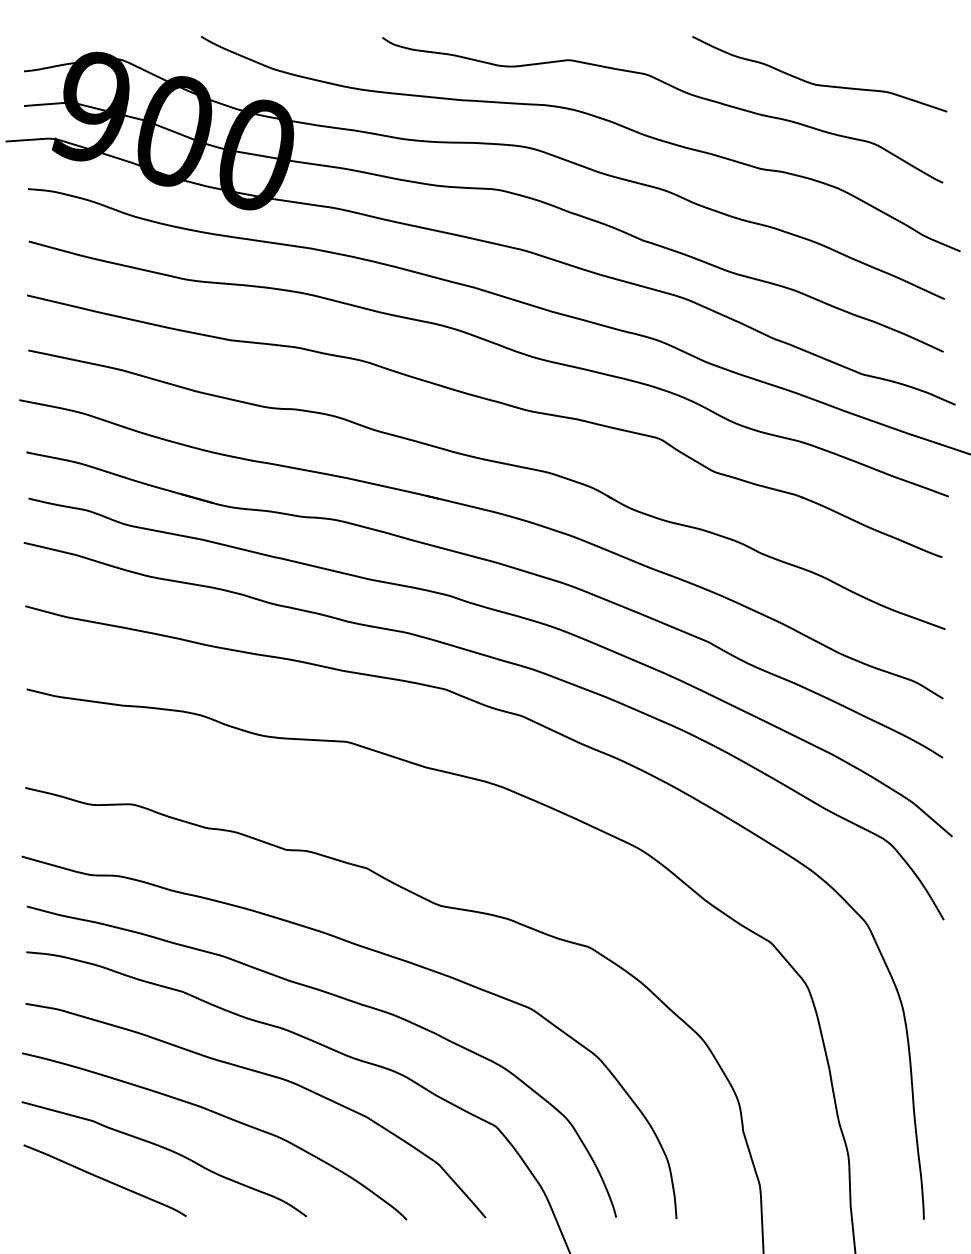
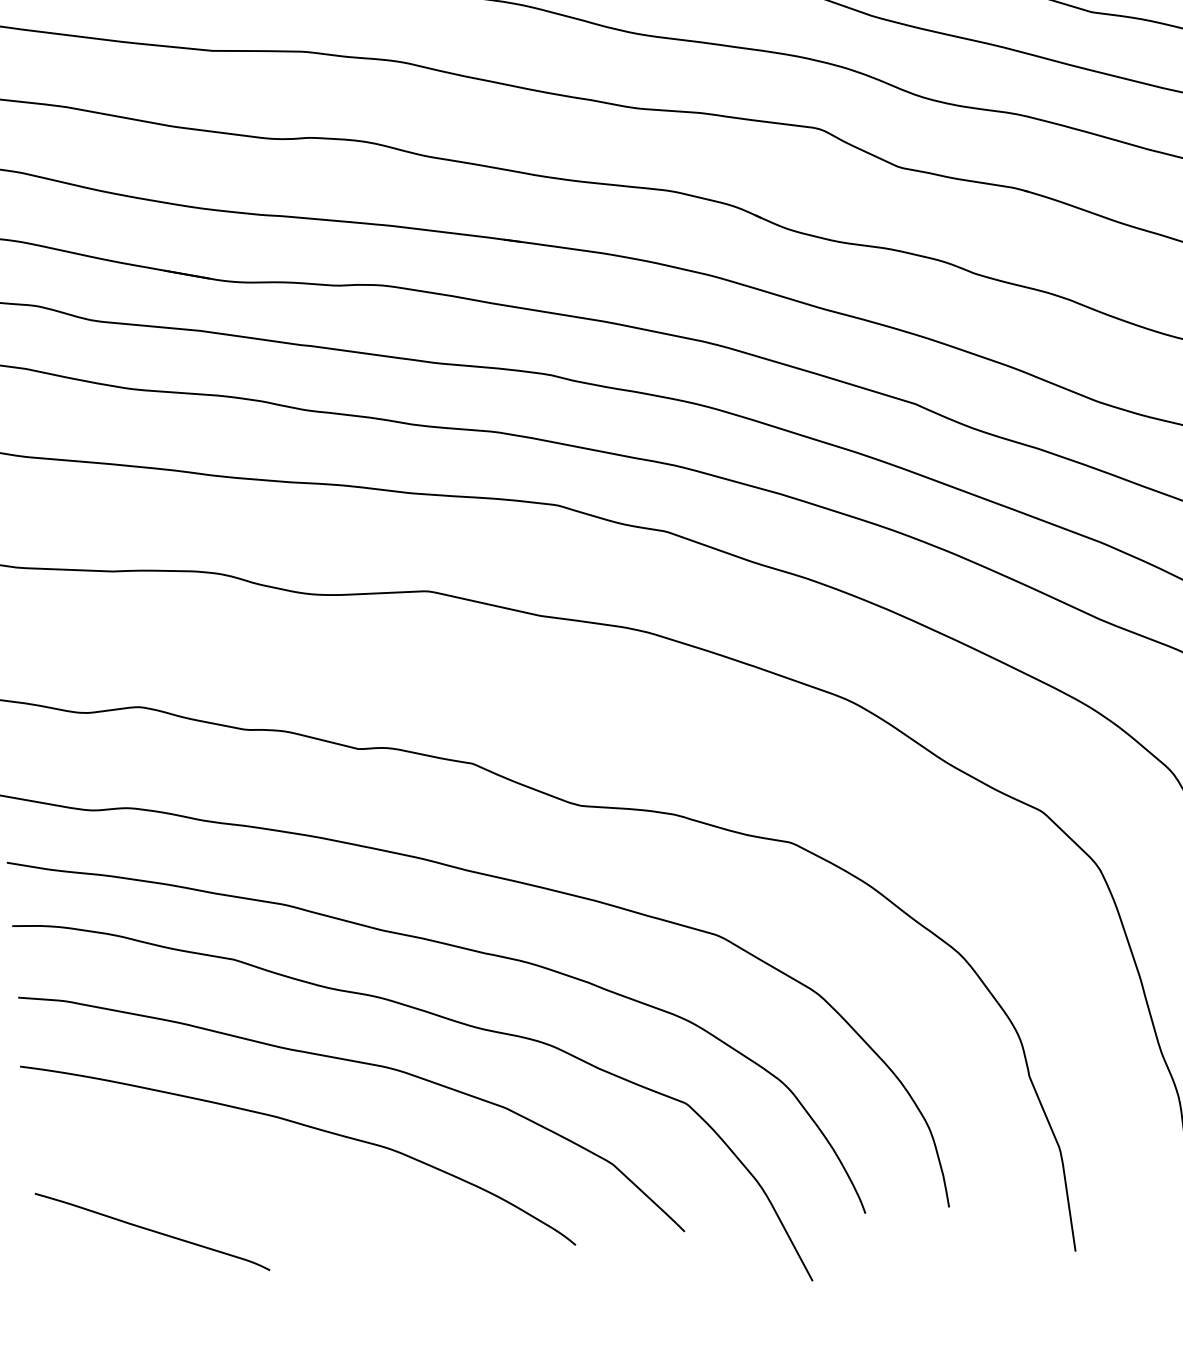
curve: (167, 1150) -> (234, 1181), removed

